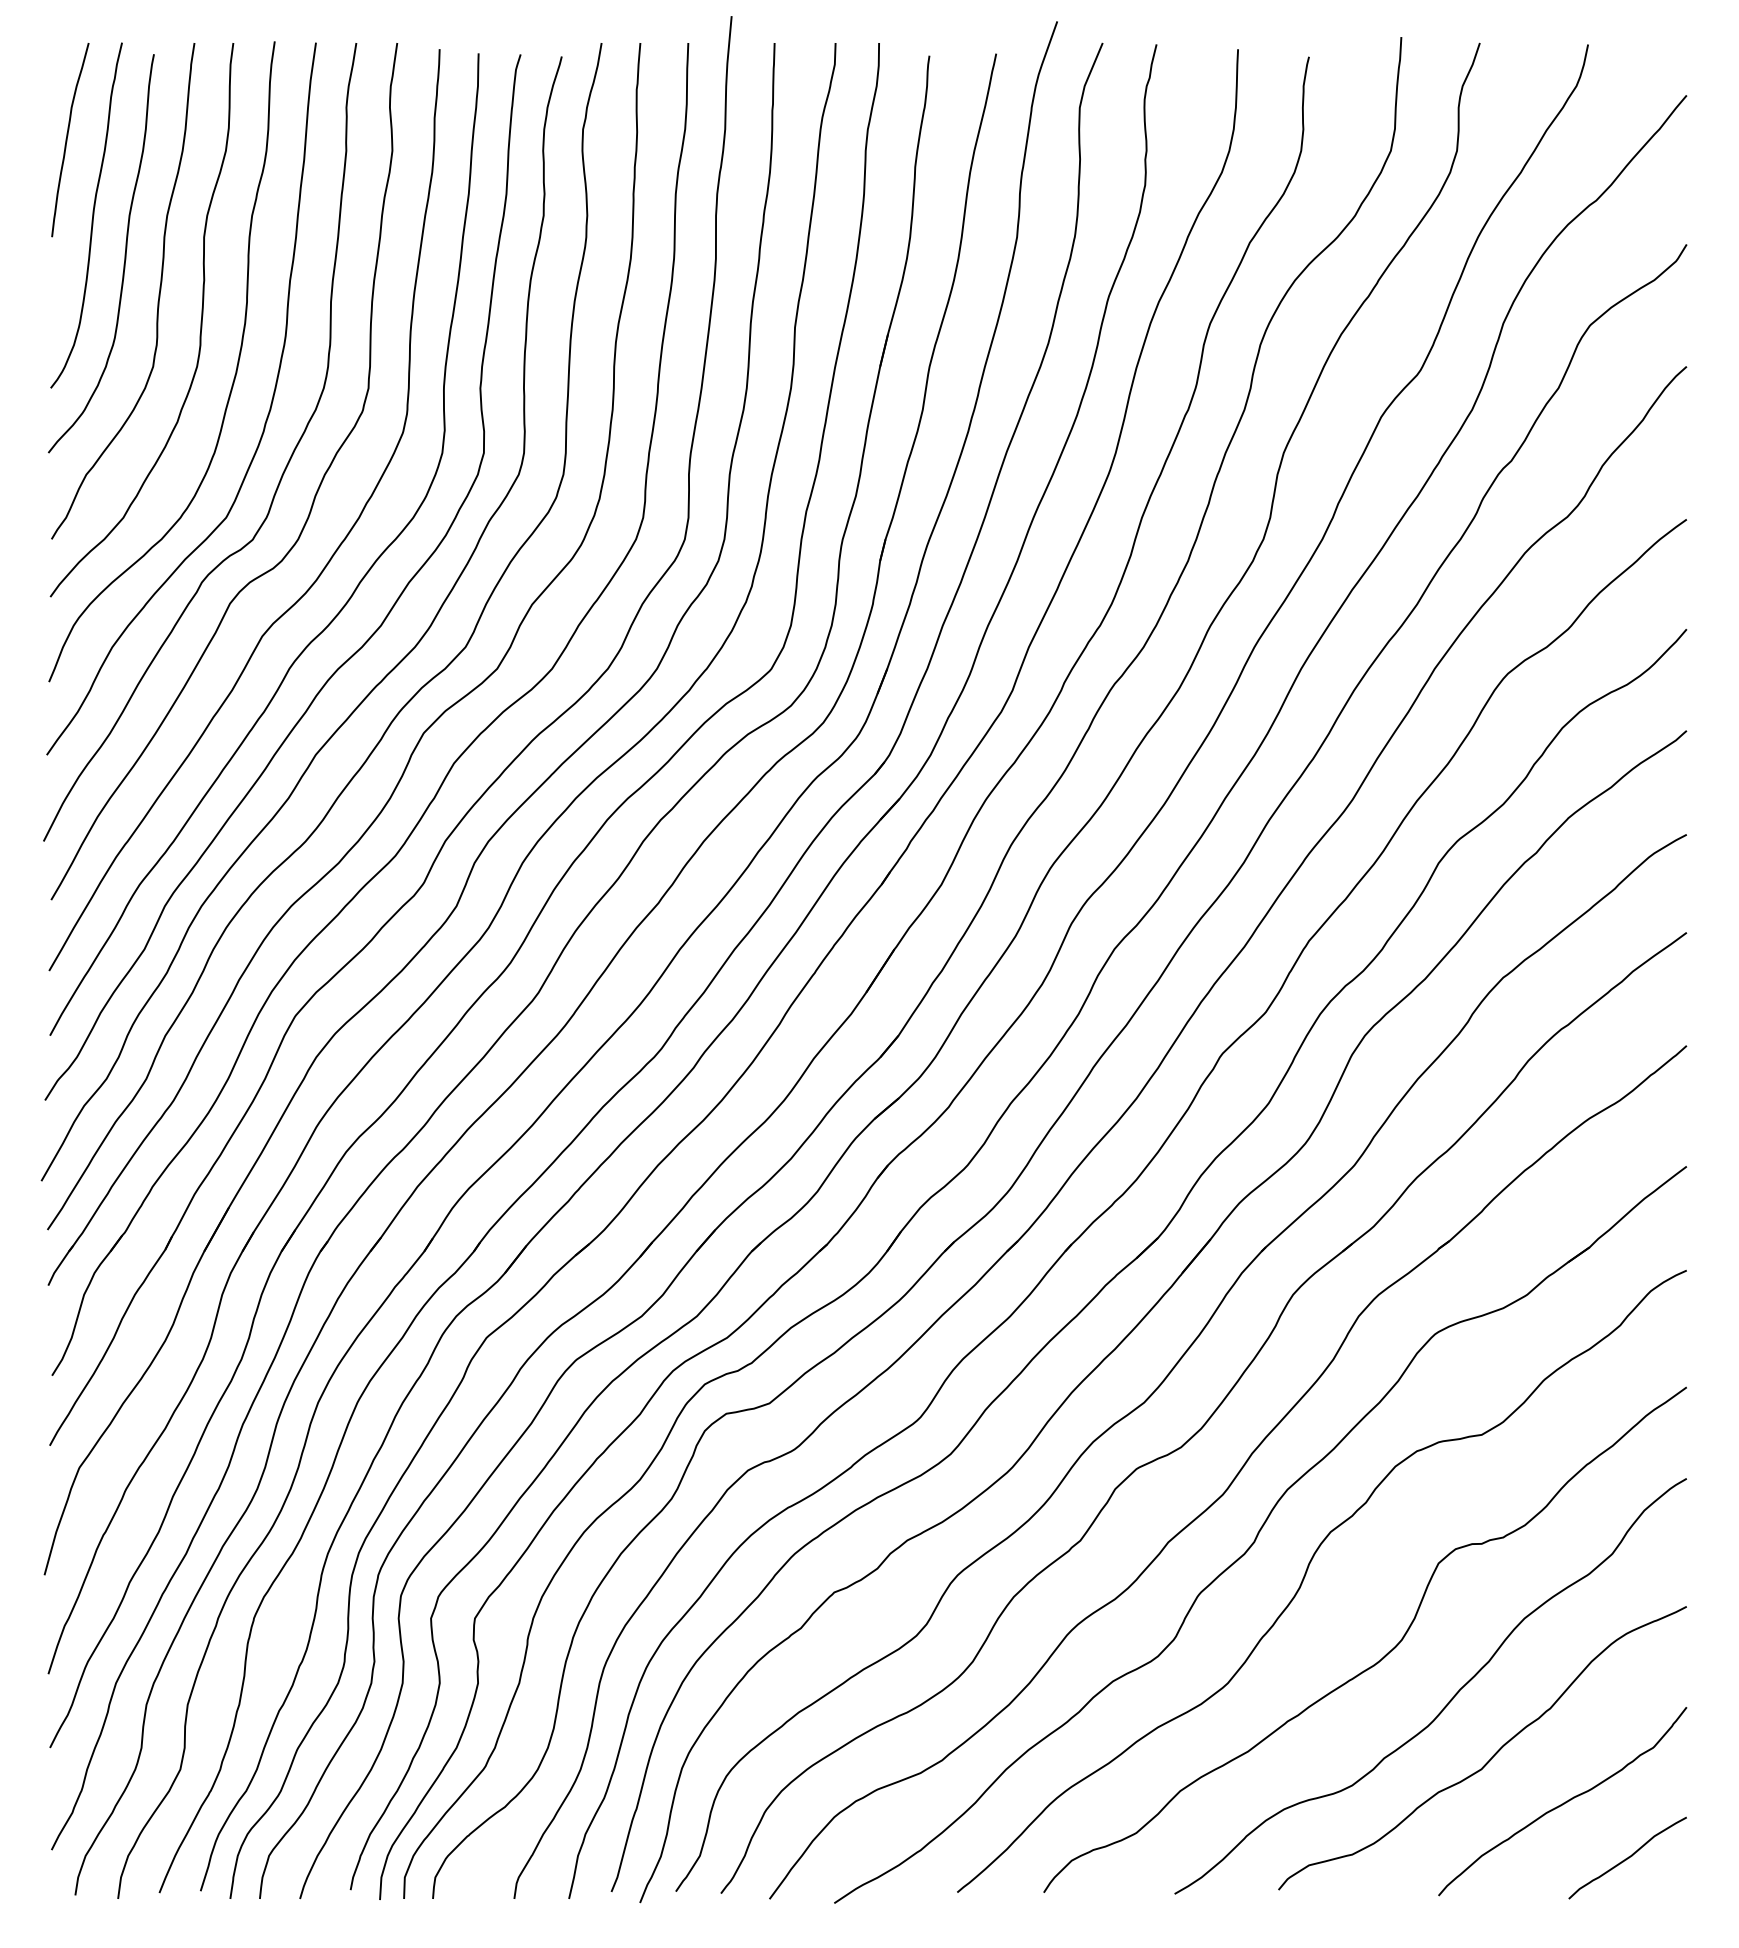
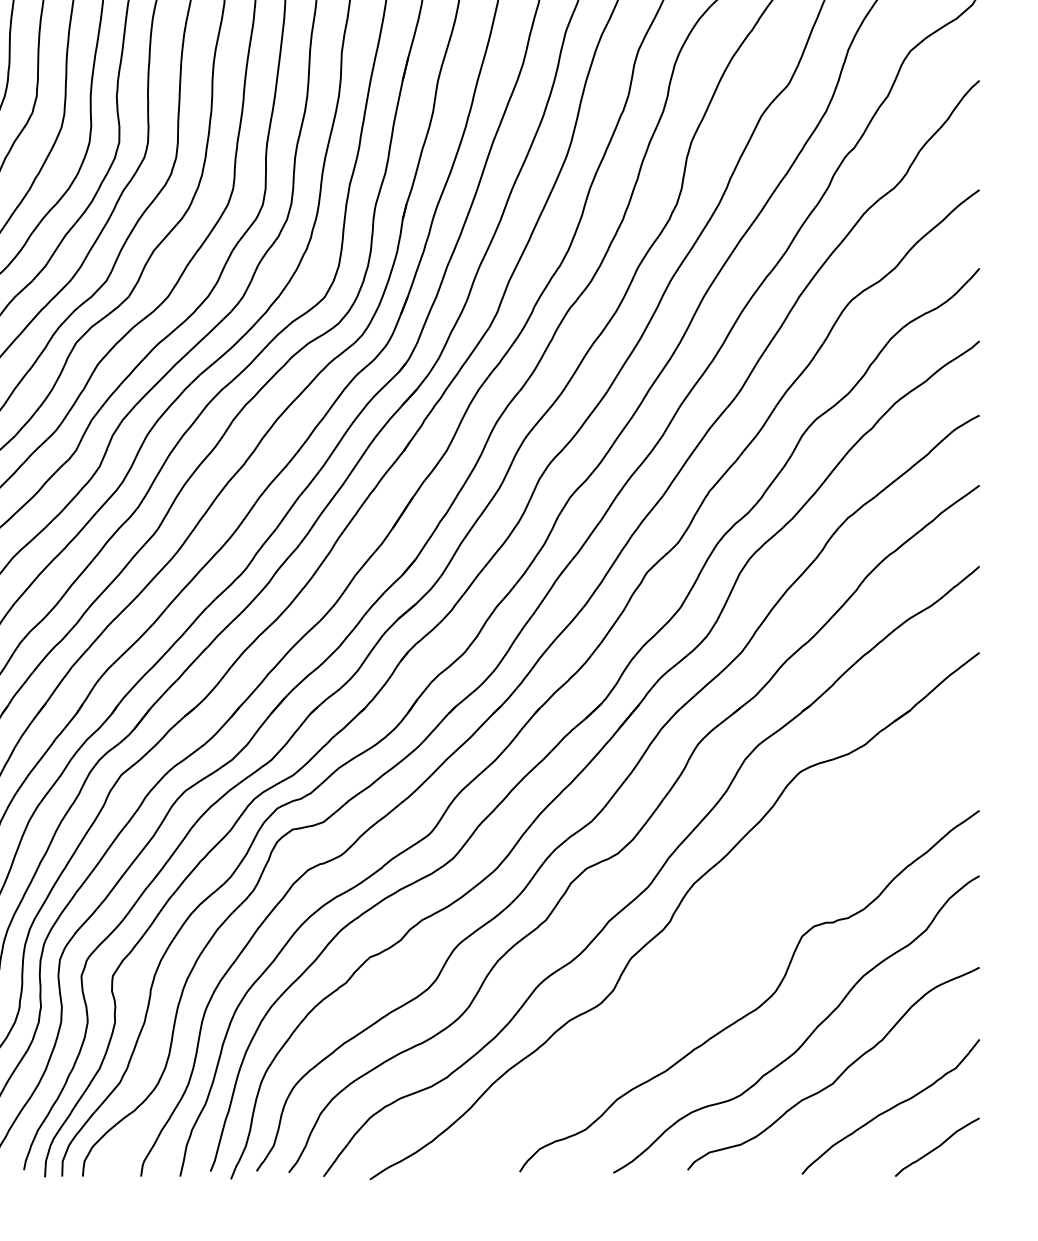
curve: (1306, 1574) -> (707, 944), removed

